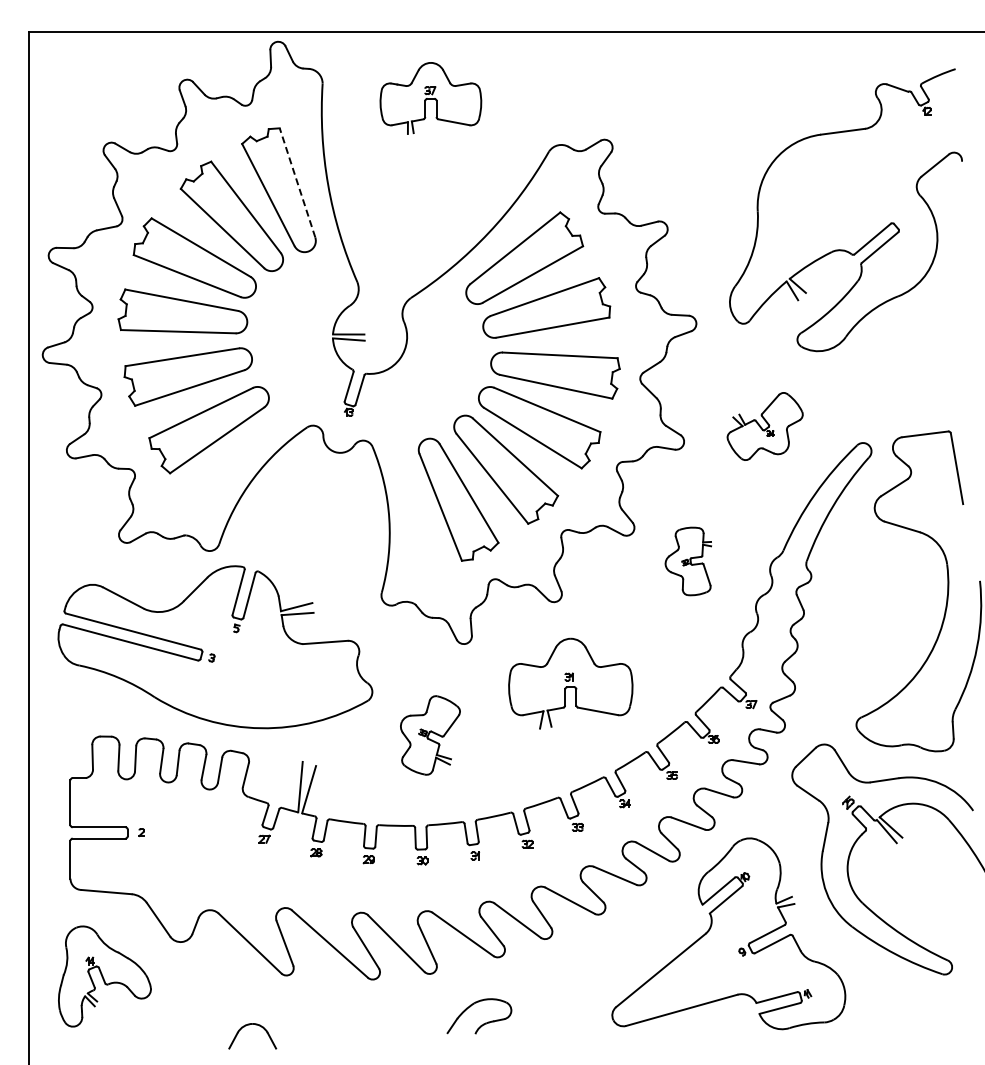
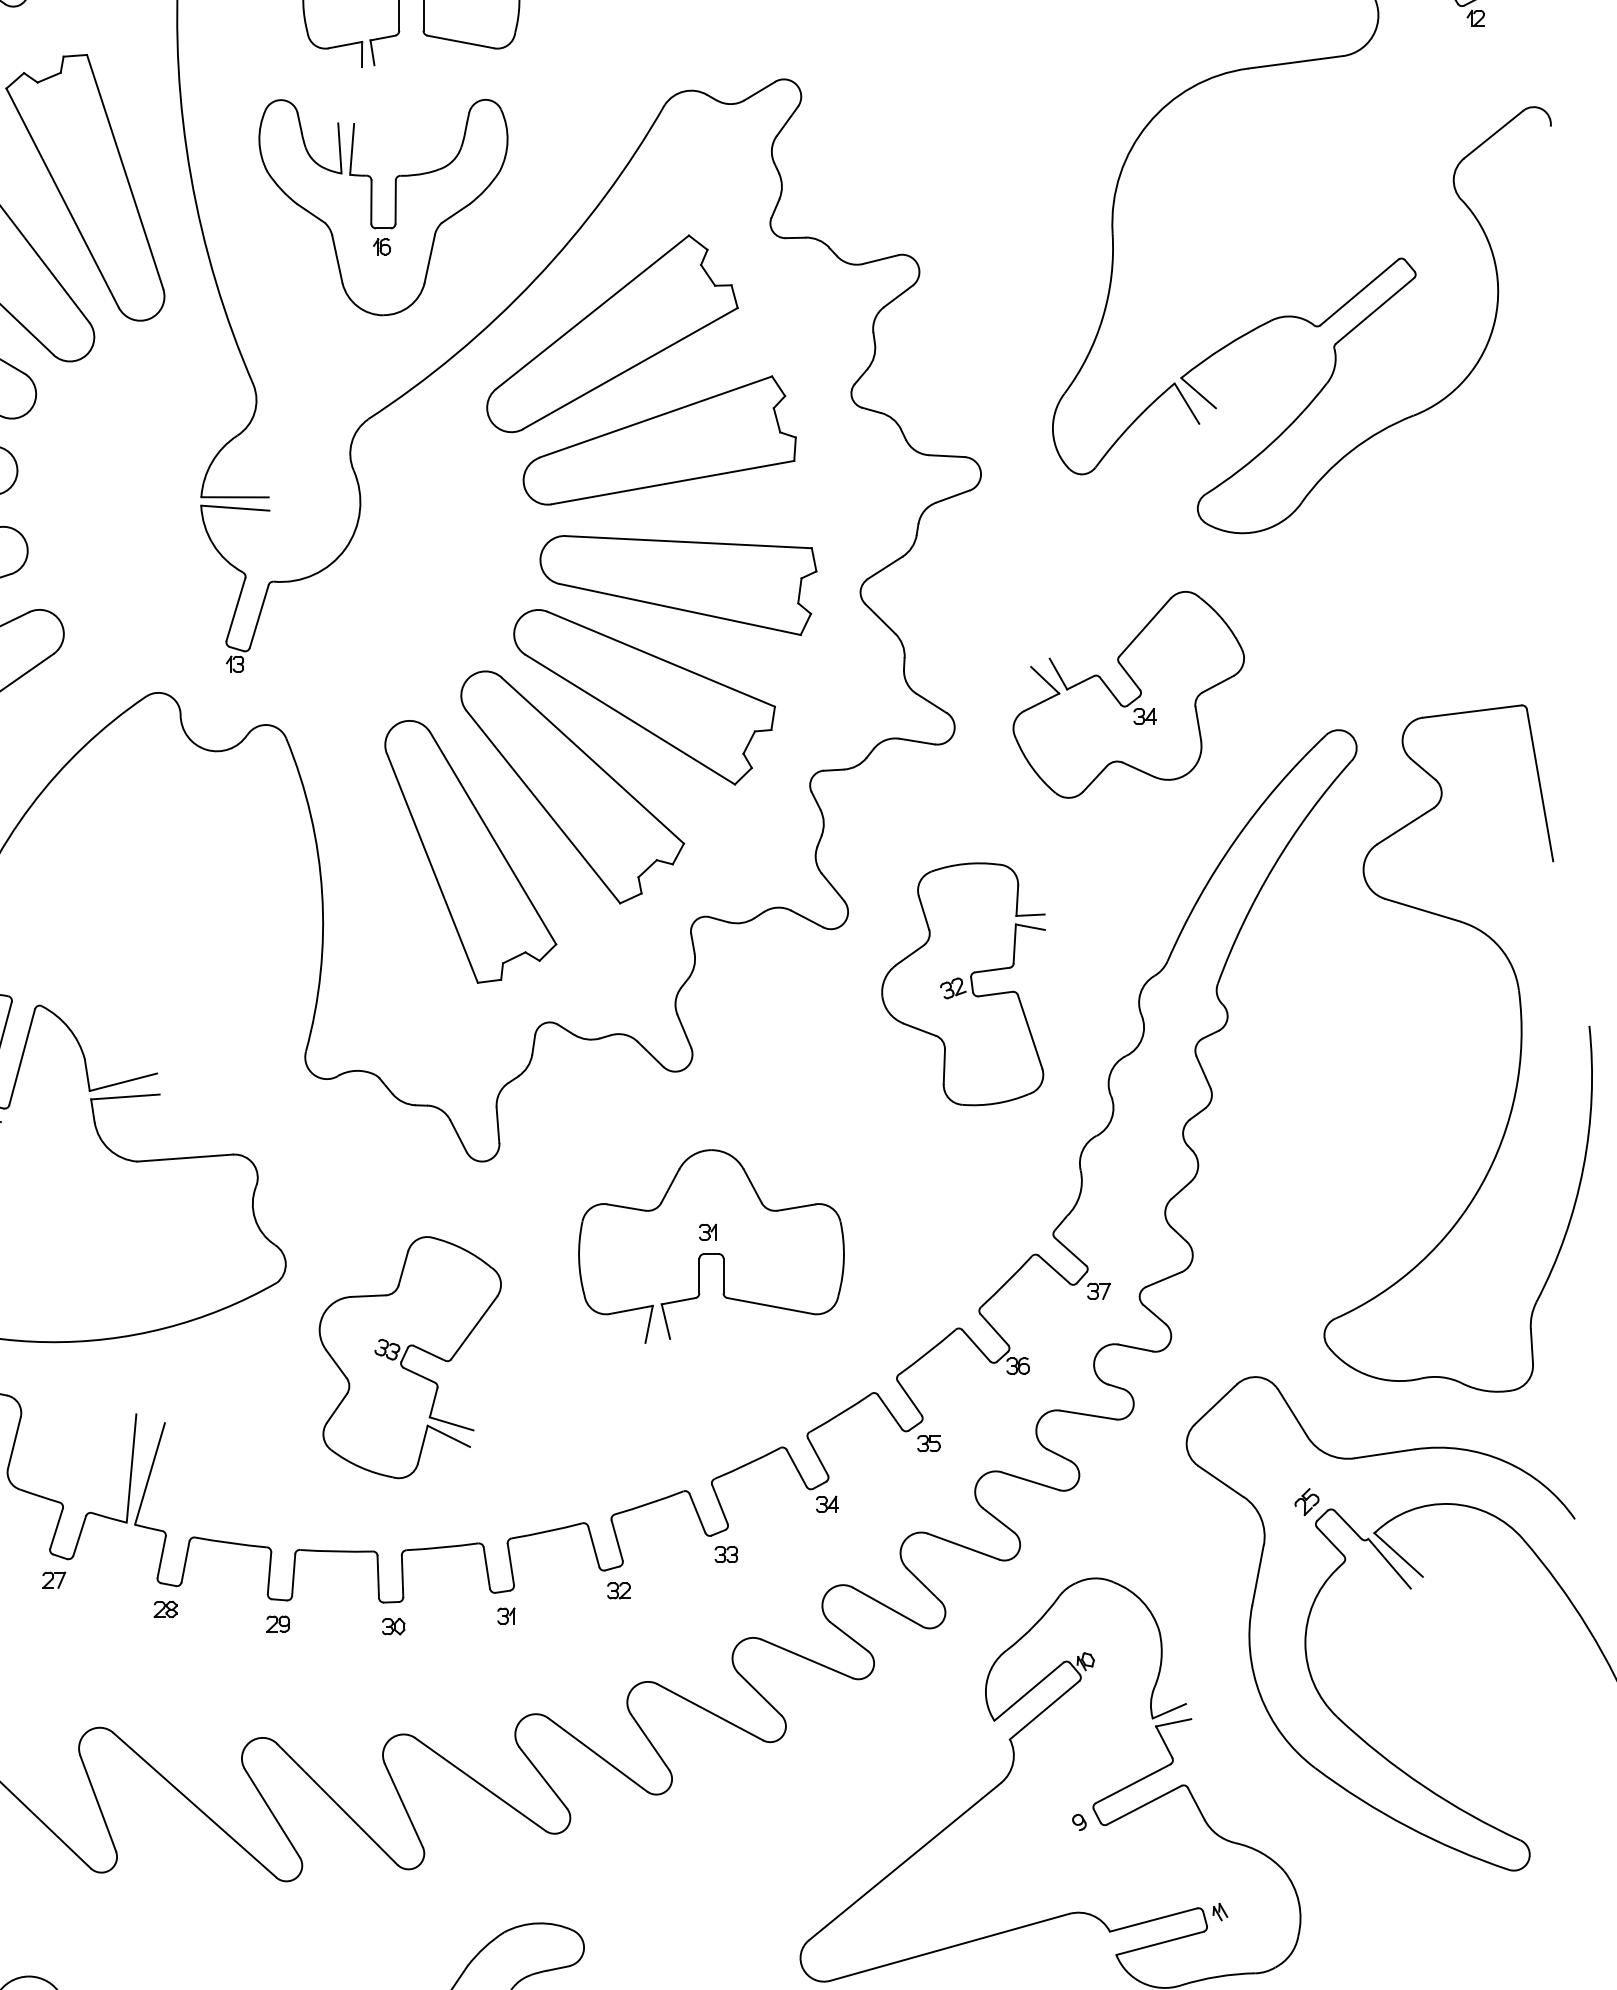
line: (297, 182) -> (125, 171), dashed -> solid
part: (417, 199) -> (382, 207), added
part: (764, 426) -> (1127, 694), size x1.43
part: (688, 561) -> (964, 984), size x1.67
part: (430, 735) -> (410, 1357), size x1.43

